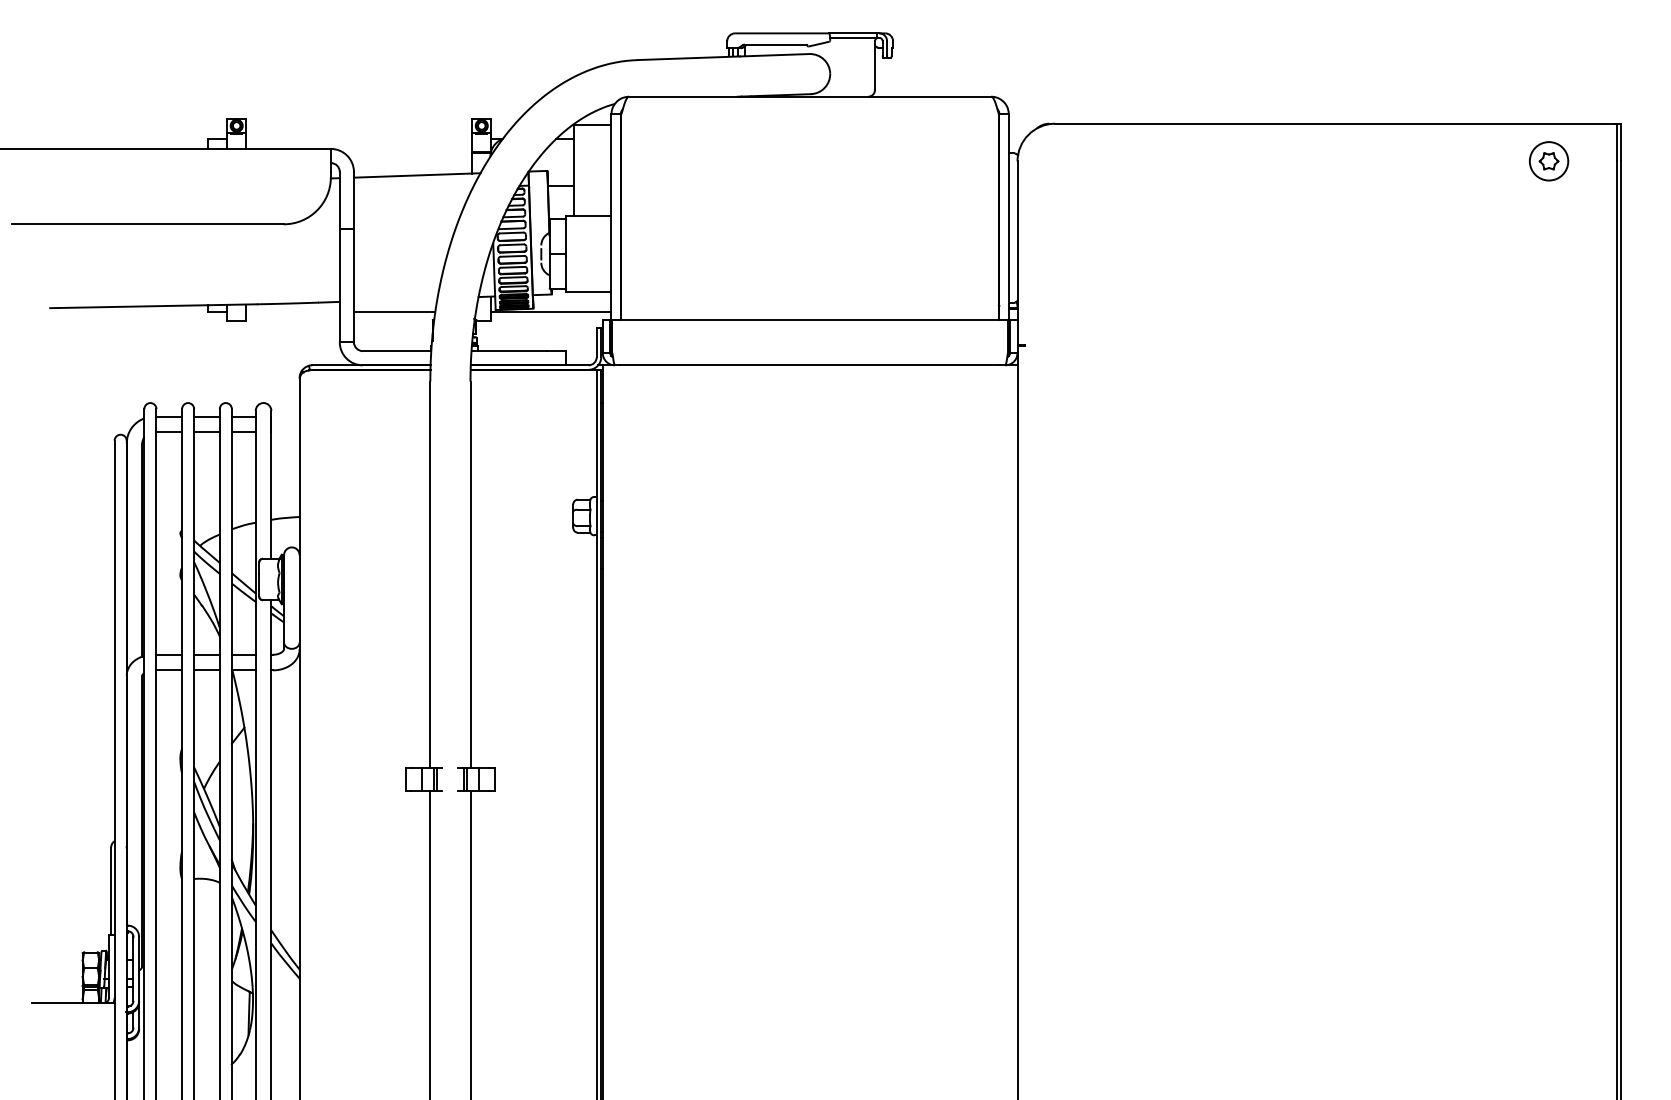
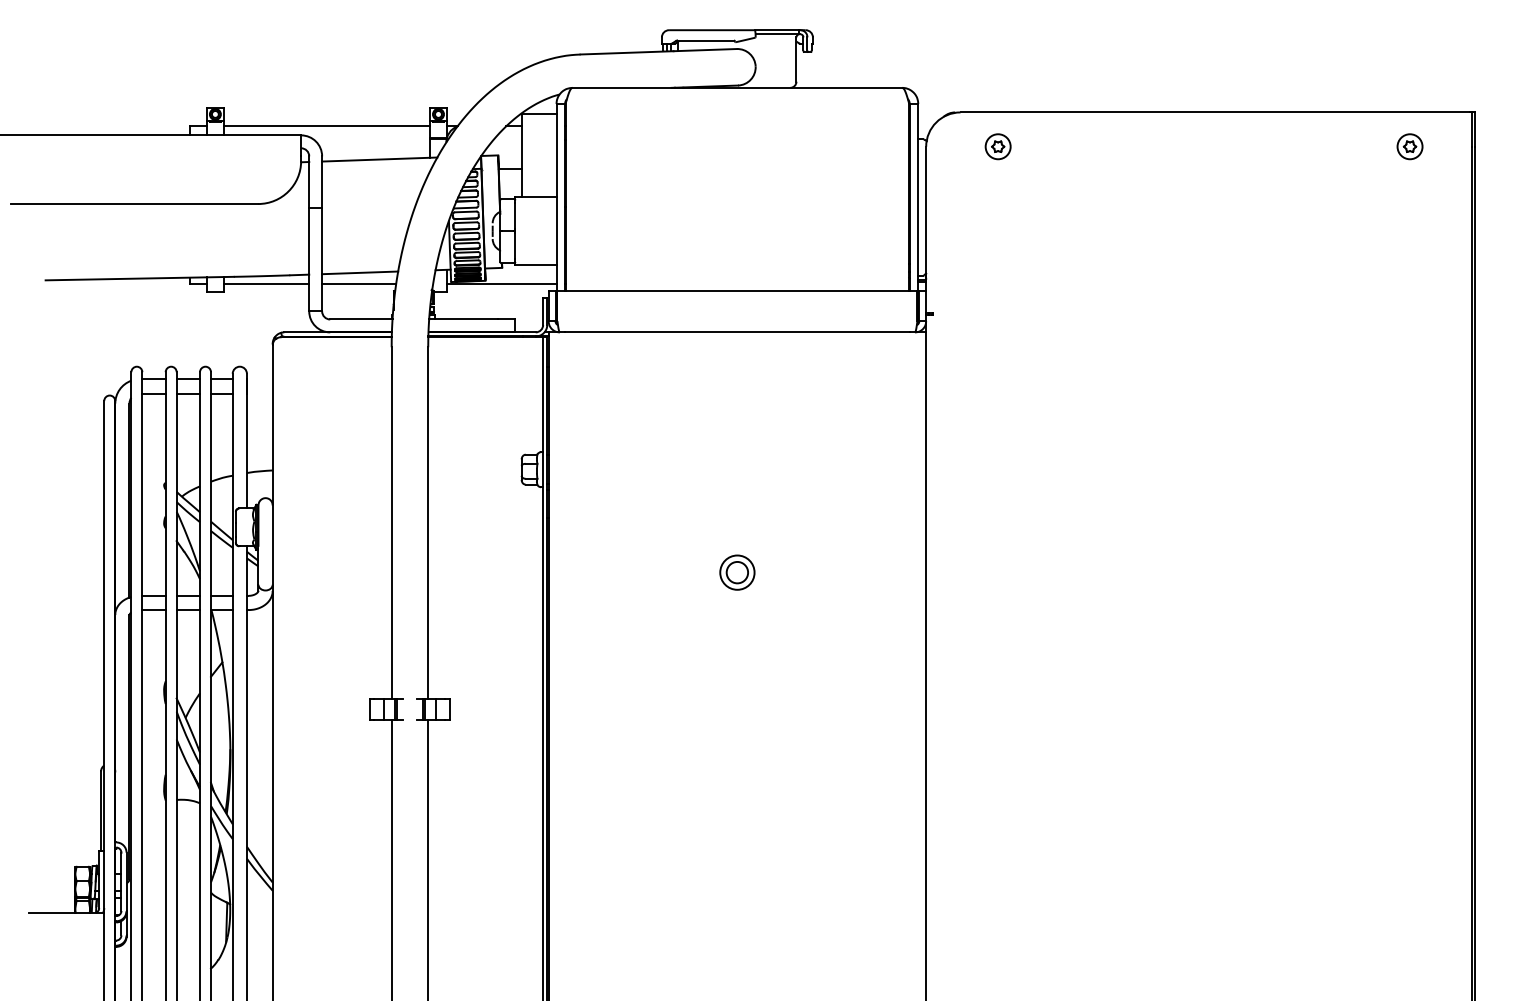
line: (358, 139) -> (326, 126), added
part: (1095, 161) -> (997, 146), added
part: (1548, 161) -> (1409, 146), size x0.71
line: (396, 299) -> (360, 272), added
line: (292, 312) -> (266, 284), added
part: (810, 629) -> (737, 572), added

